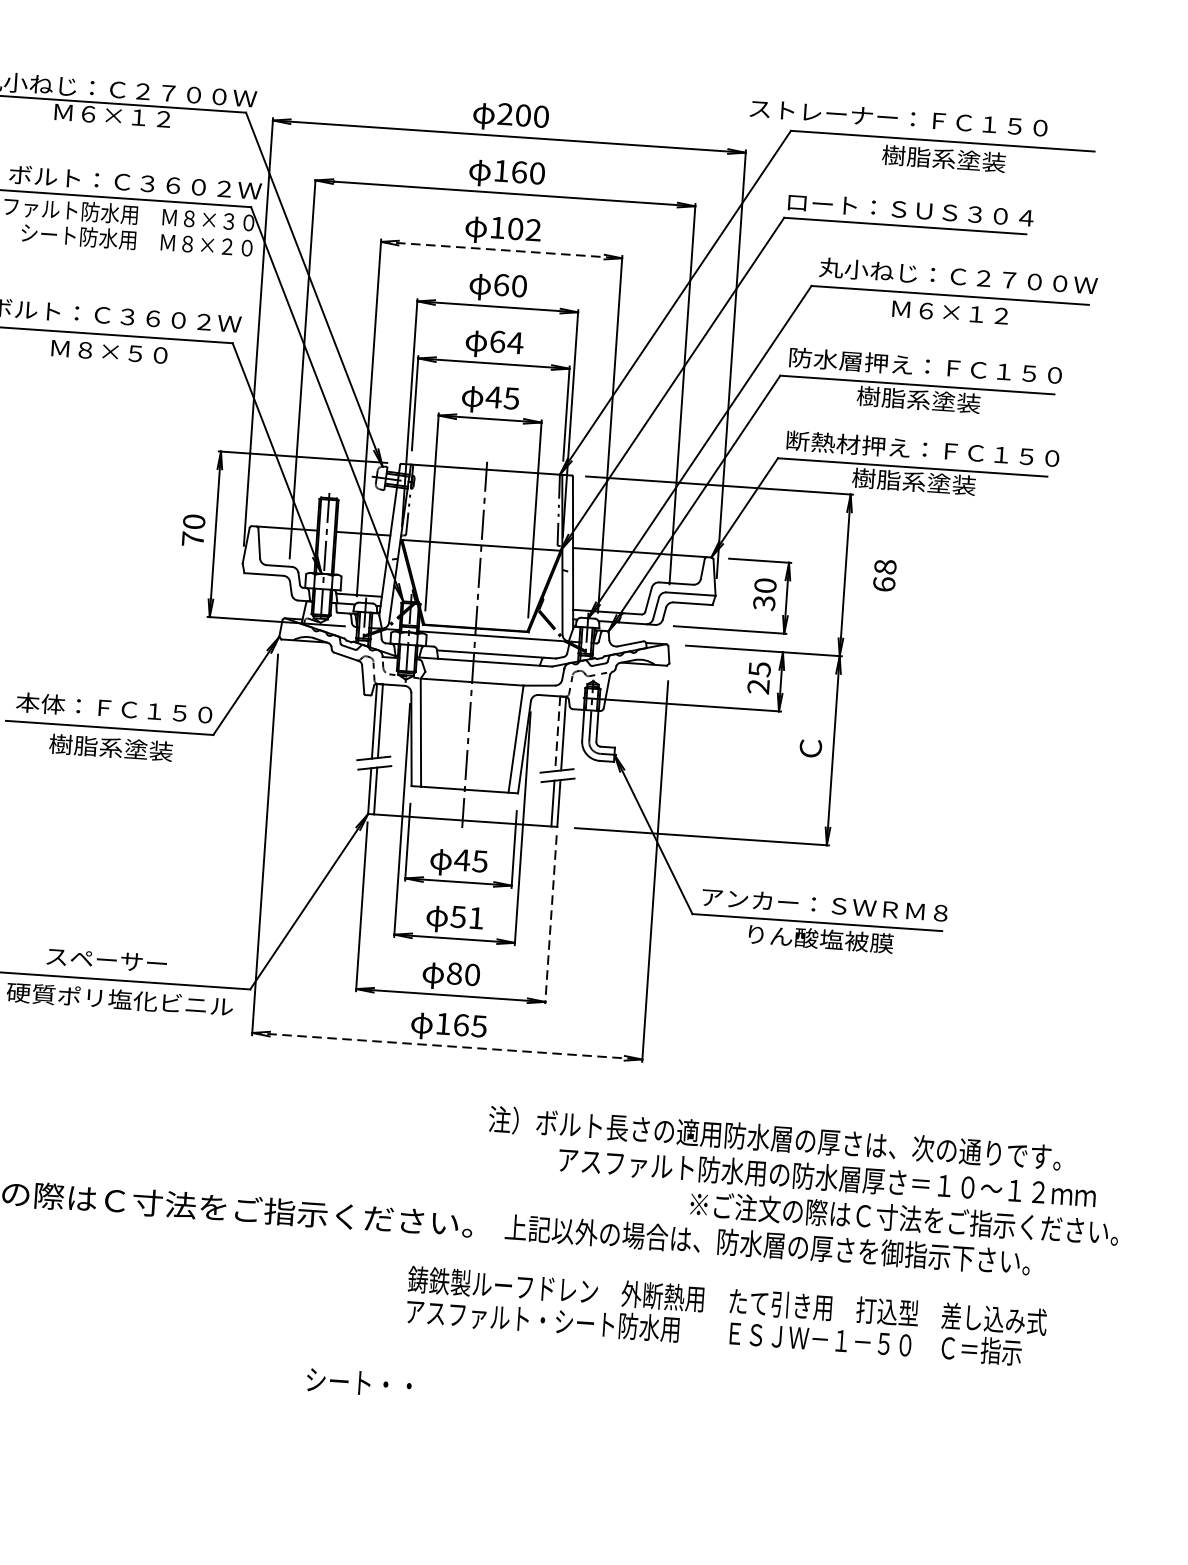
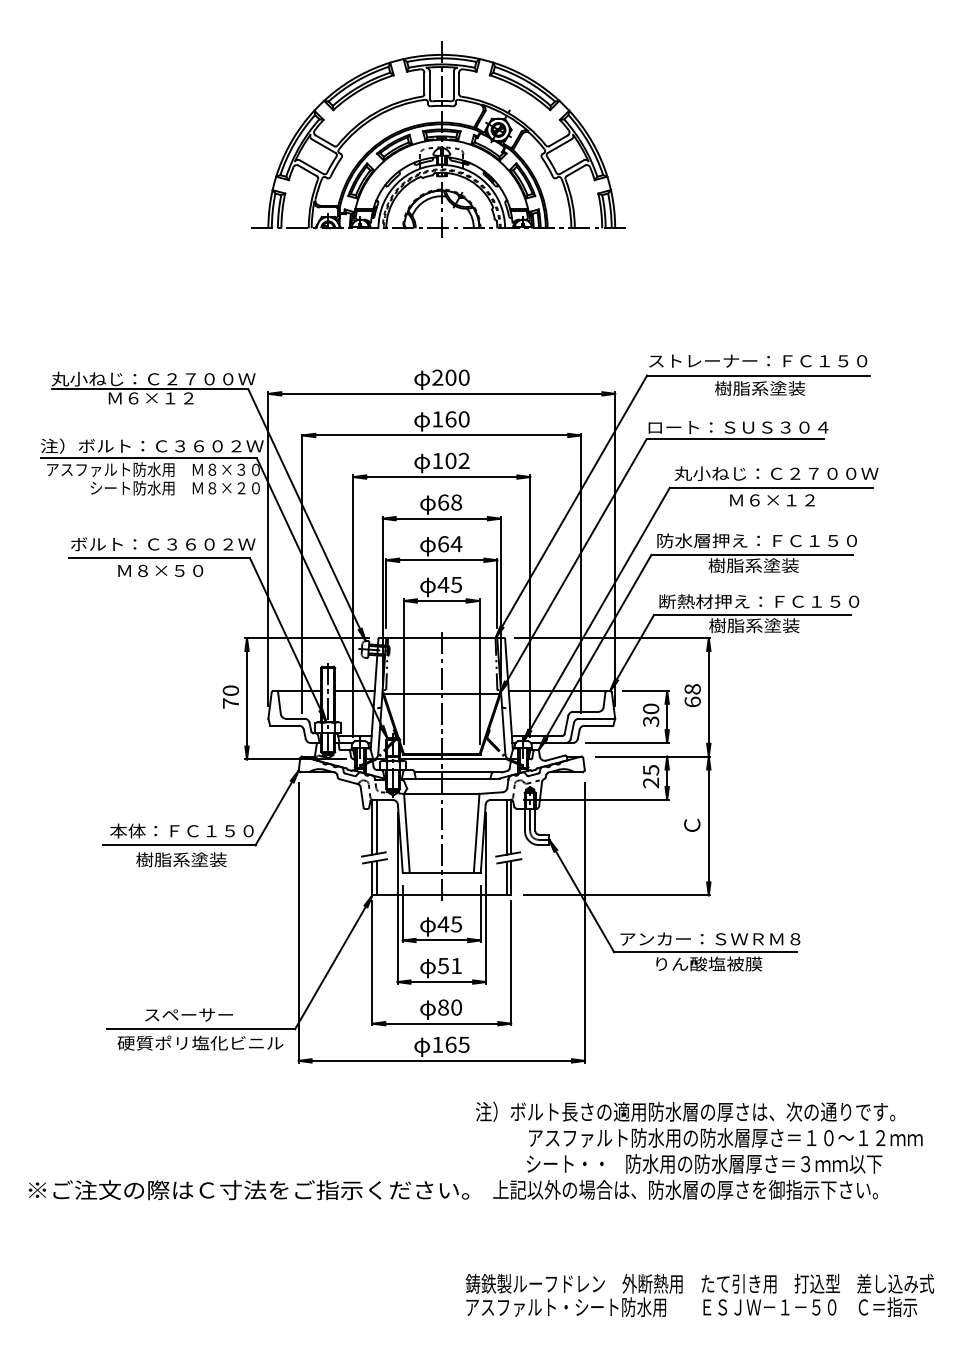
text: (899, 117) -> (758, 360), moved
line: (502, 250) -> (442, 477), dashed -> solid
text: (519, 286) -> (456, 502), 60 -> 68
text: (884, 575) -> (692, 695), moved
line: (557, 733) -> (506, 827), dashed -> solid
line: (551, 919) -> (511, 963), dashed -> solid
line: (448, 1045) -> (442, 1060), dashed -> solid
text: (903, 1217) -> (783, 1163), ※ご注文の際はＣ寸法をご指示ください。 -> 防水用の防水層厚さ＝３ｍｍ以下
text: (725, 1316) -> (699, 1295), moved
text: (359, 1382) -> (565, 1163), moved

